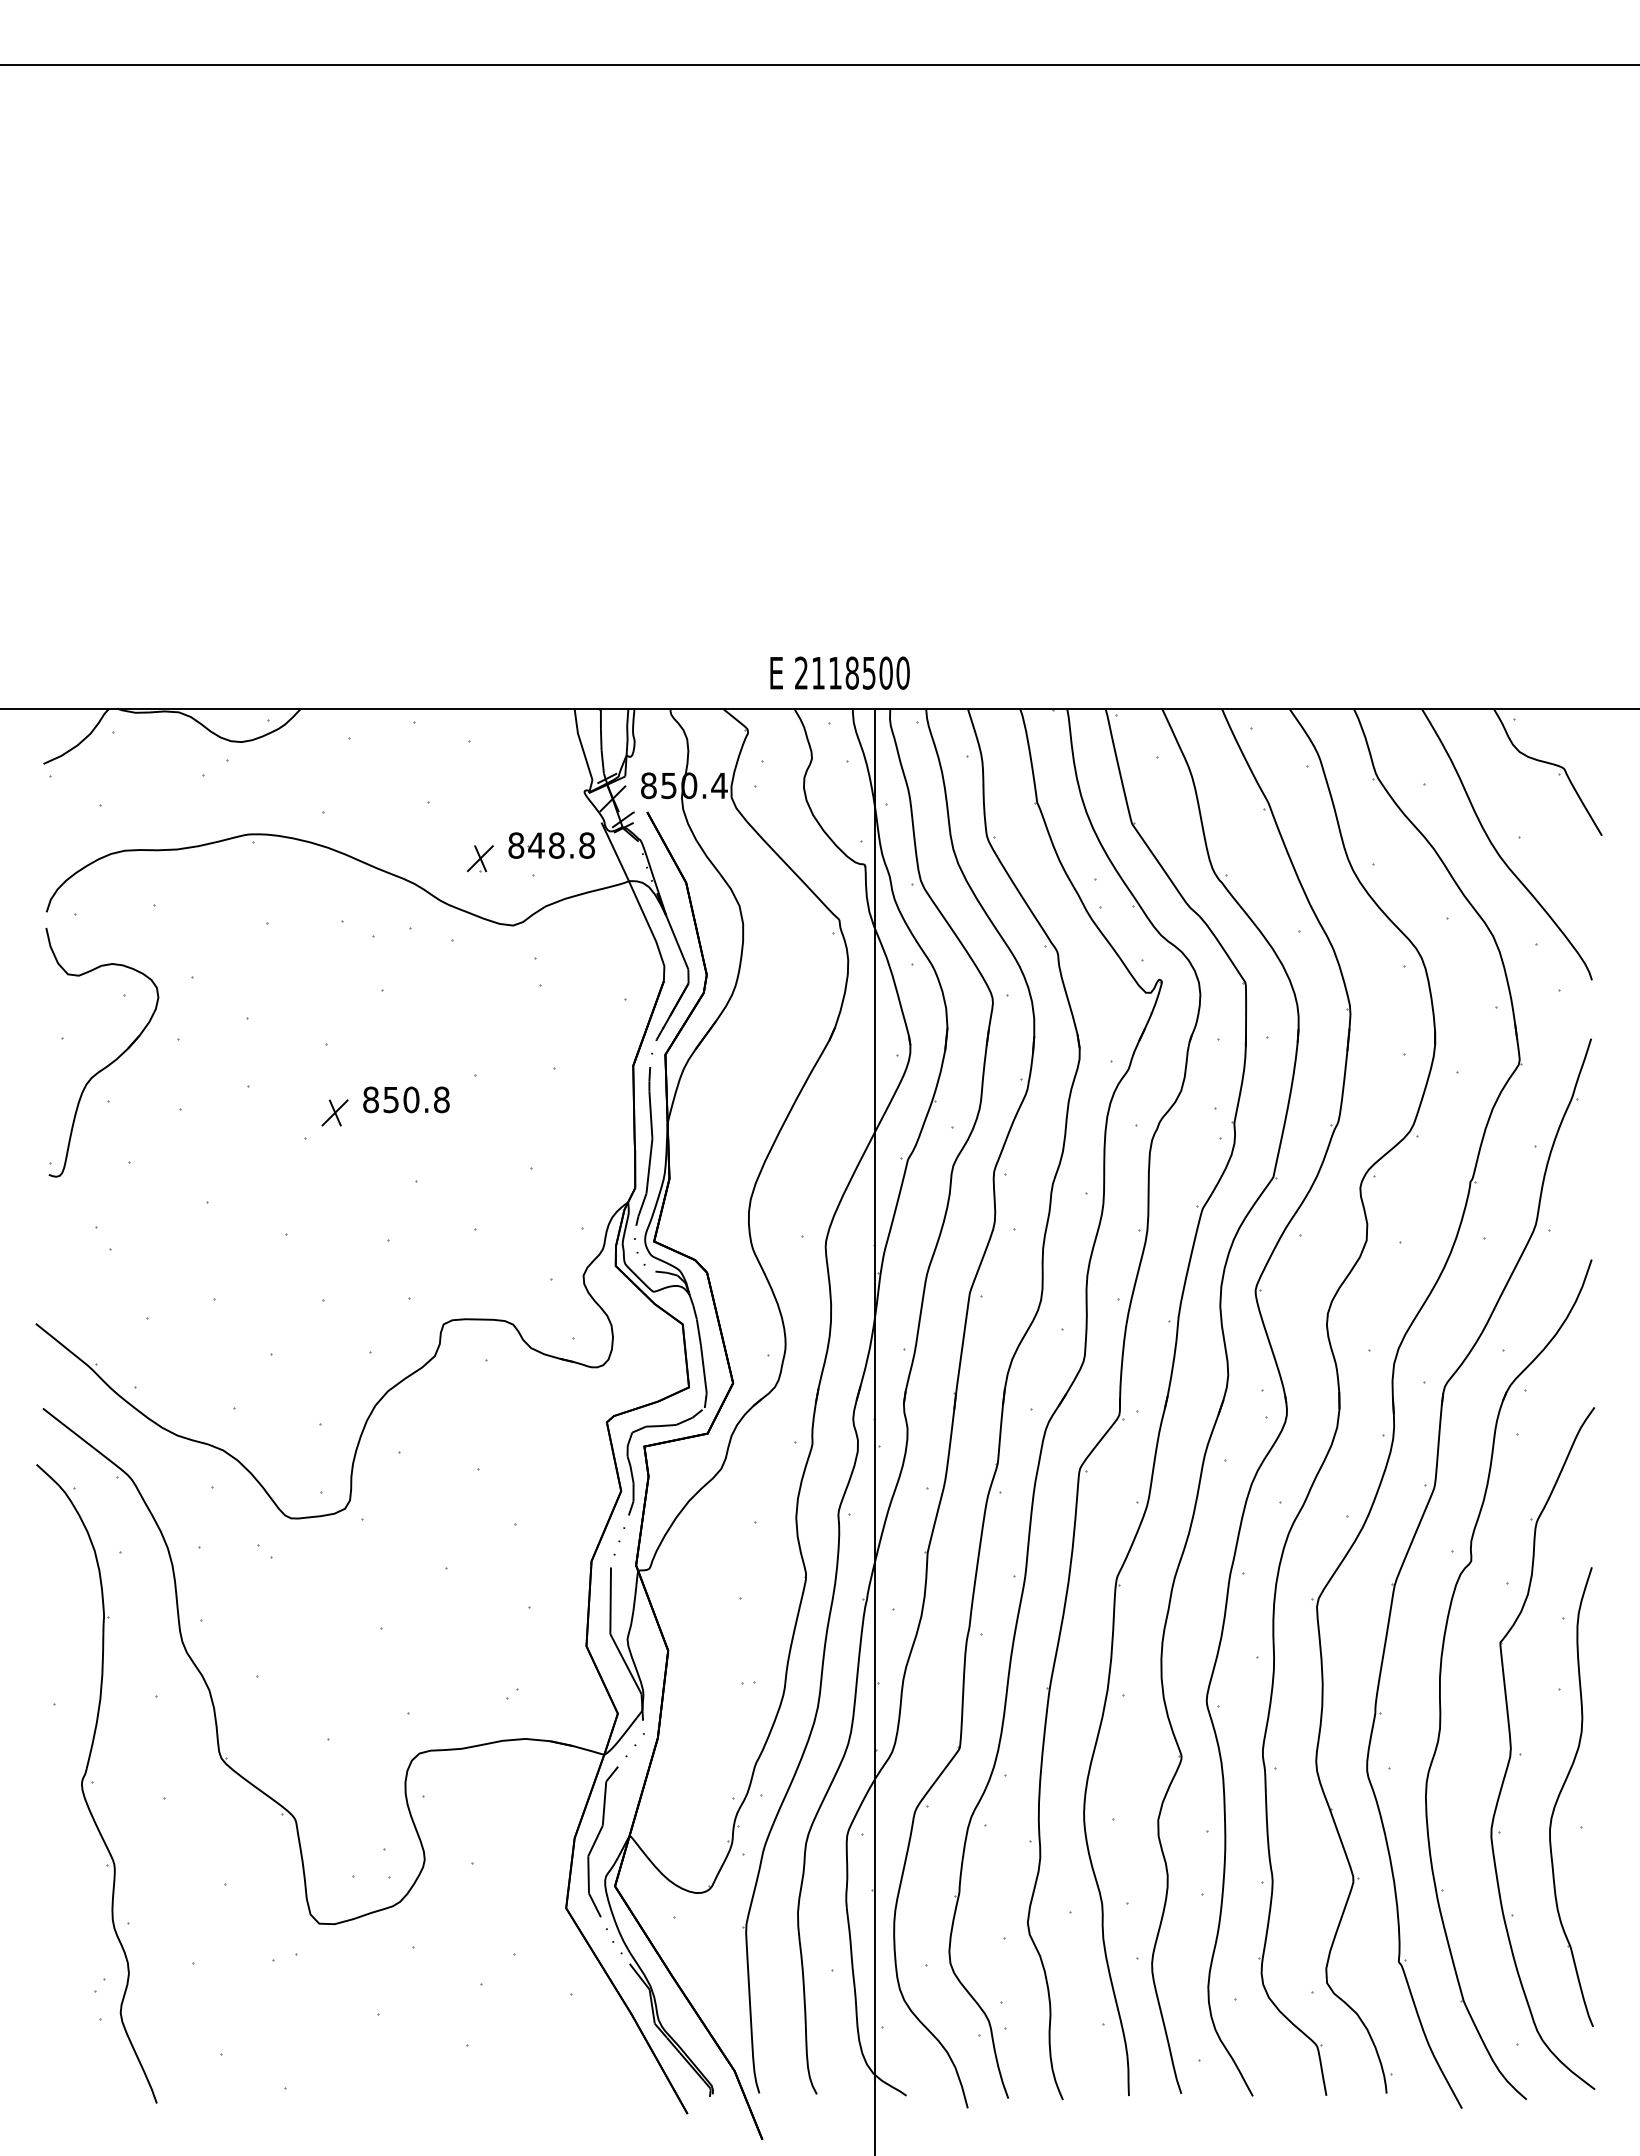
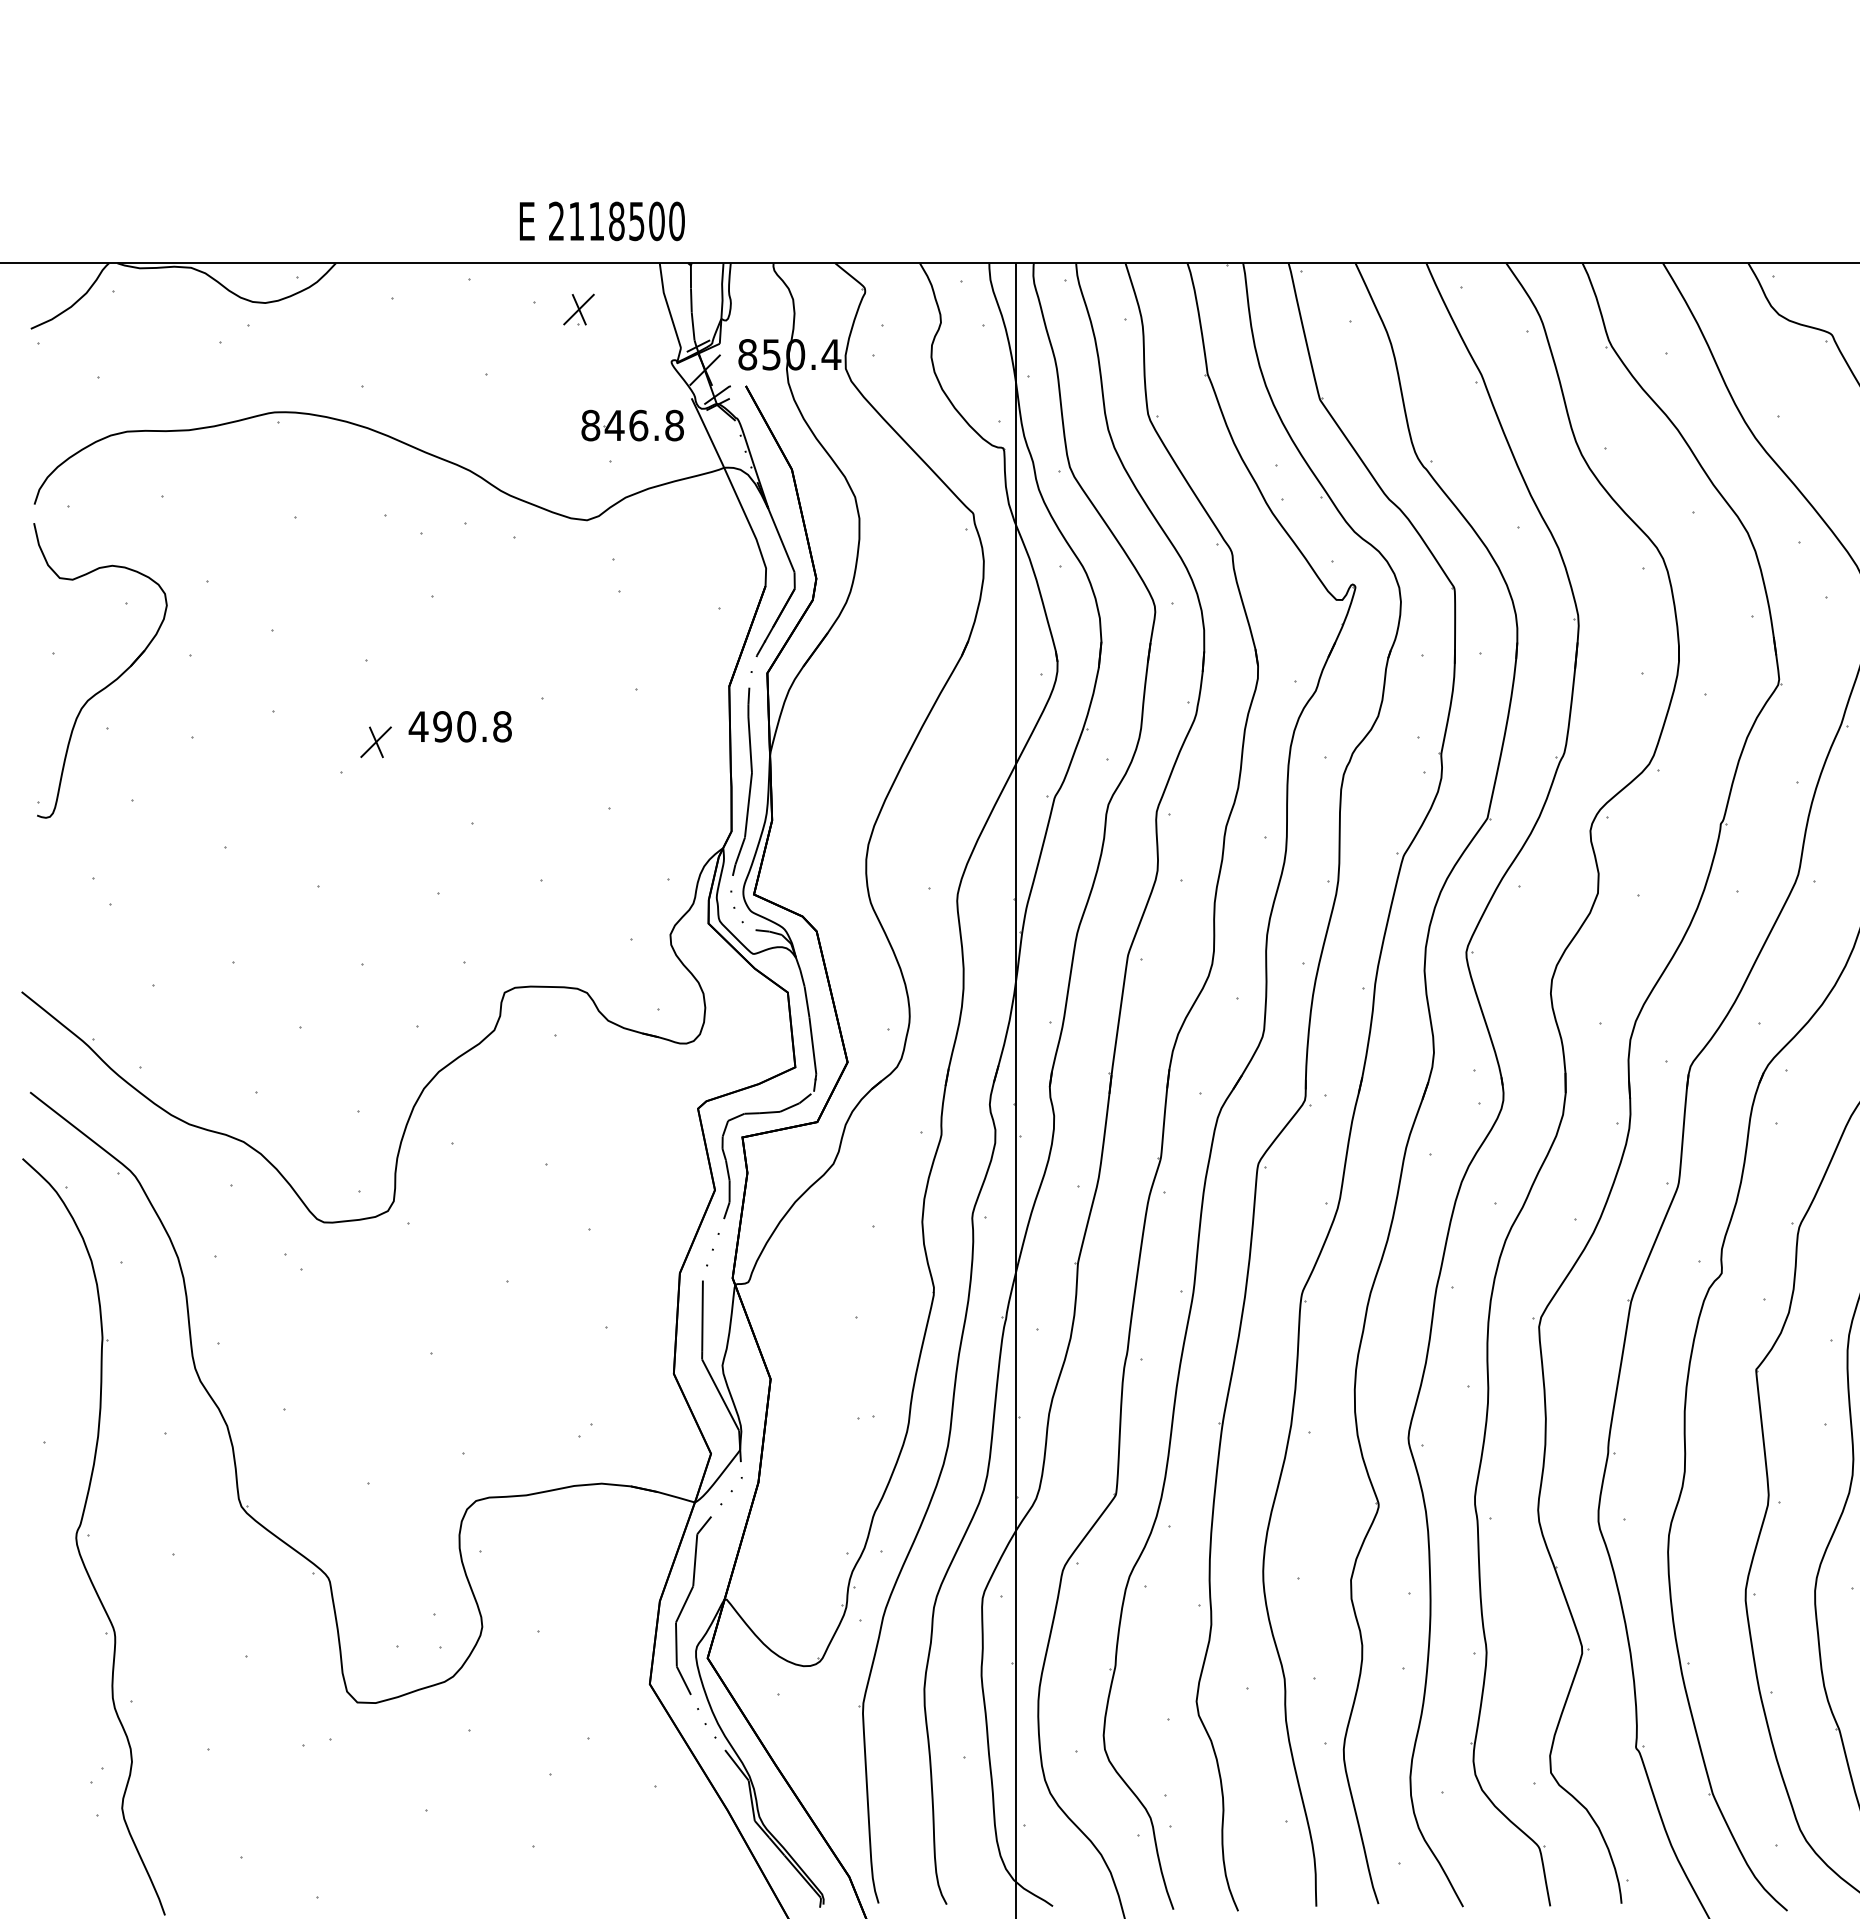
text: (839, 672) -> (601, 220), moved
text: (556, 845) -> (638, 425), 848.8 -> 846.8
part: (480, 858) -> (579, 309), moved
text: (380, 1099) -> (429, 726), 850.8 -> 490.8

